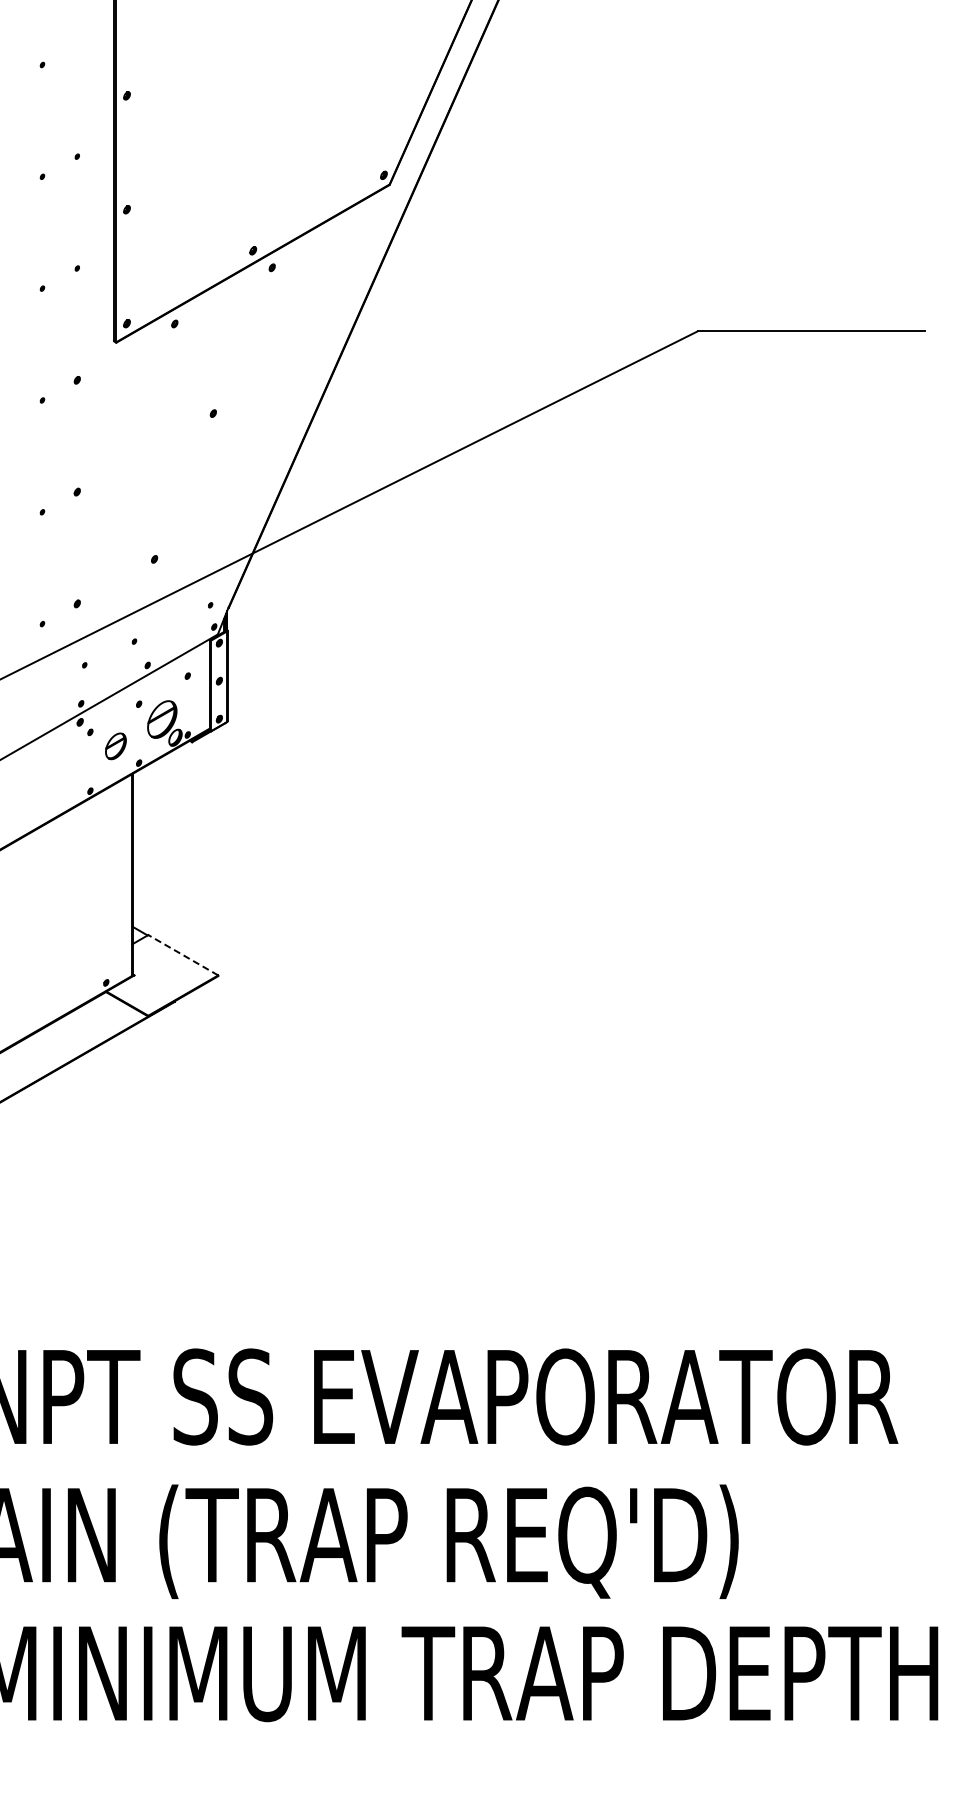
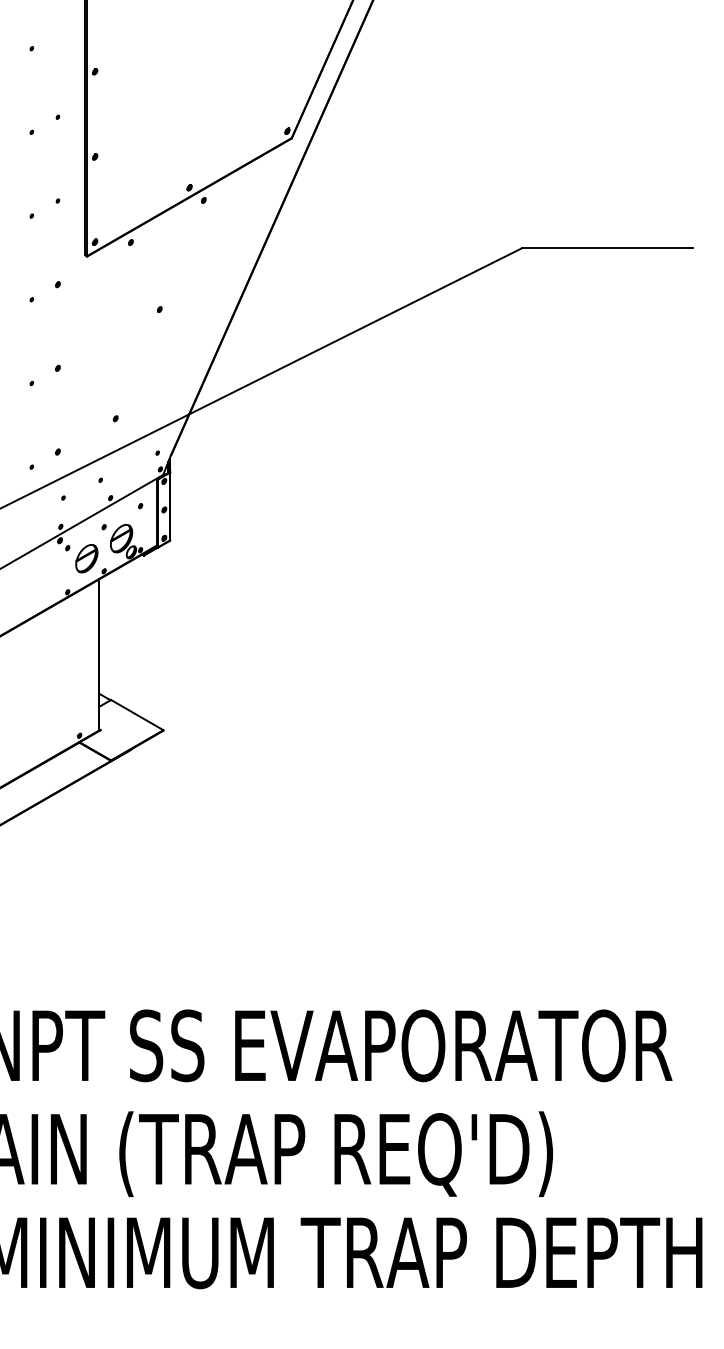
part: (115, 746) -> (86, 558), size x1.43
line: (182, 954) -> (136, 714), dashed -> solid

